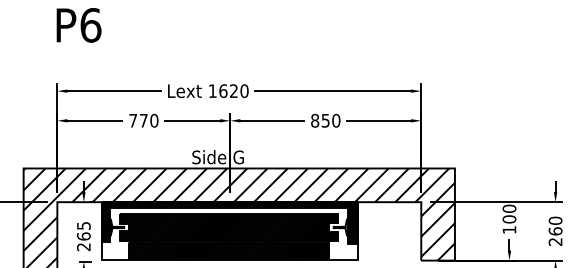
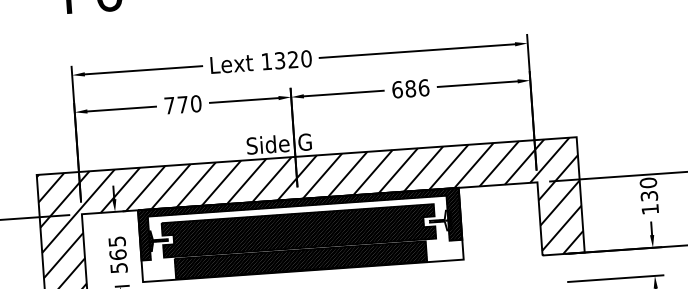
text: (223, 91) -> (280, 61), 1620 -> 1320
text: (325, 120) -> (410, 88), 850 -> 686
text: (509, 219) -> (649, 196), 100 -> 130
text: (83, 247) -> (118, 268), 265 -> 565

